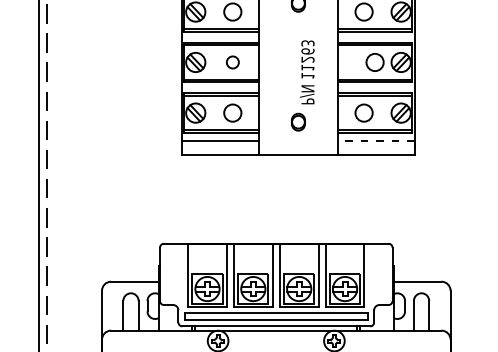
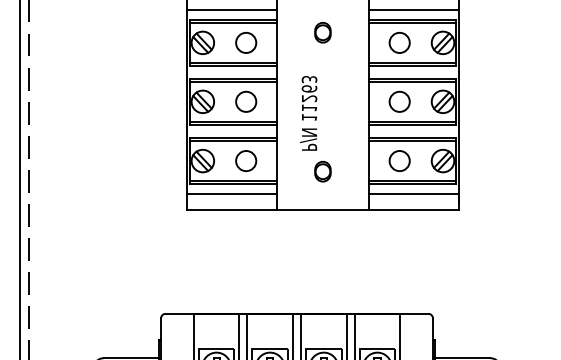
circle: (232, 62) -> (245, 101), size x1.43
circle: (374, 62) -> (399, 101), moved
text: (307, 72) -> (308, 113), moved
line: (376, 140) -> (414, 193), dashed -> solid

